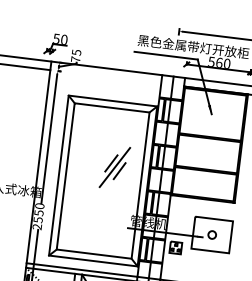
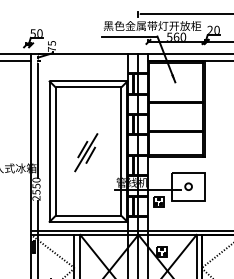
part: (115, 167) -> (86, 152), moved

